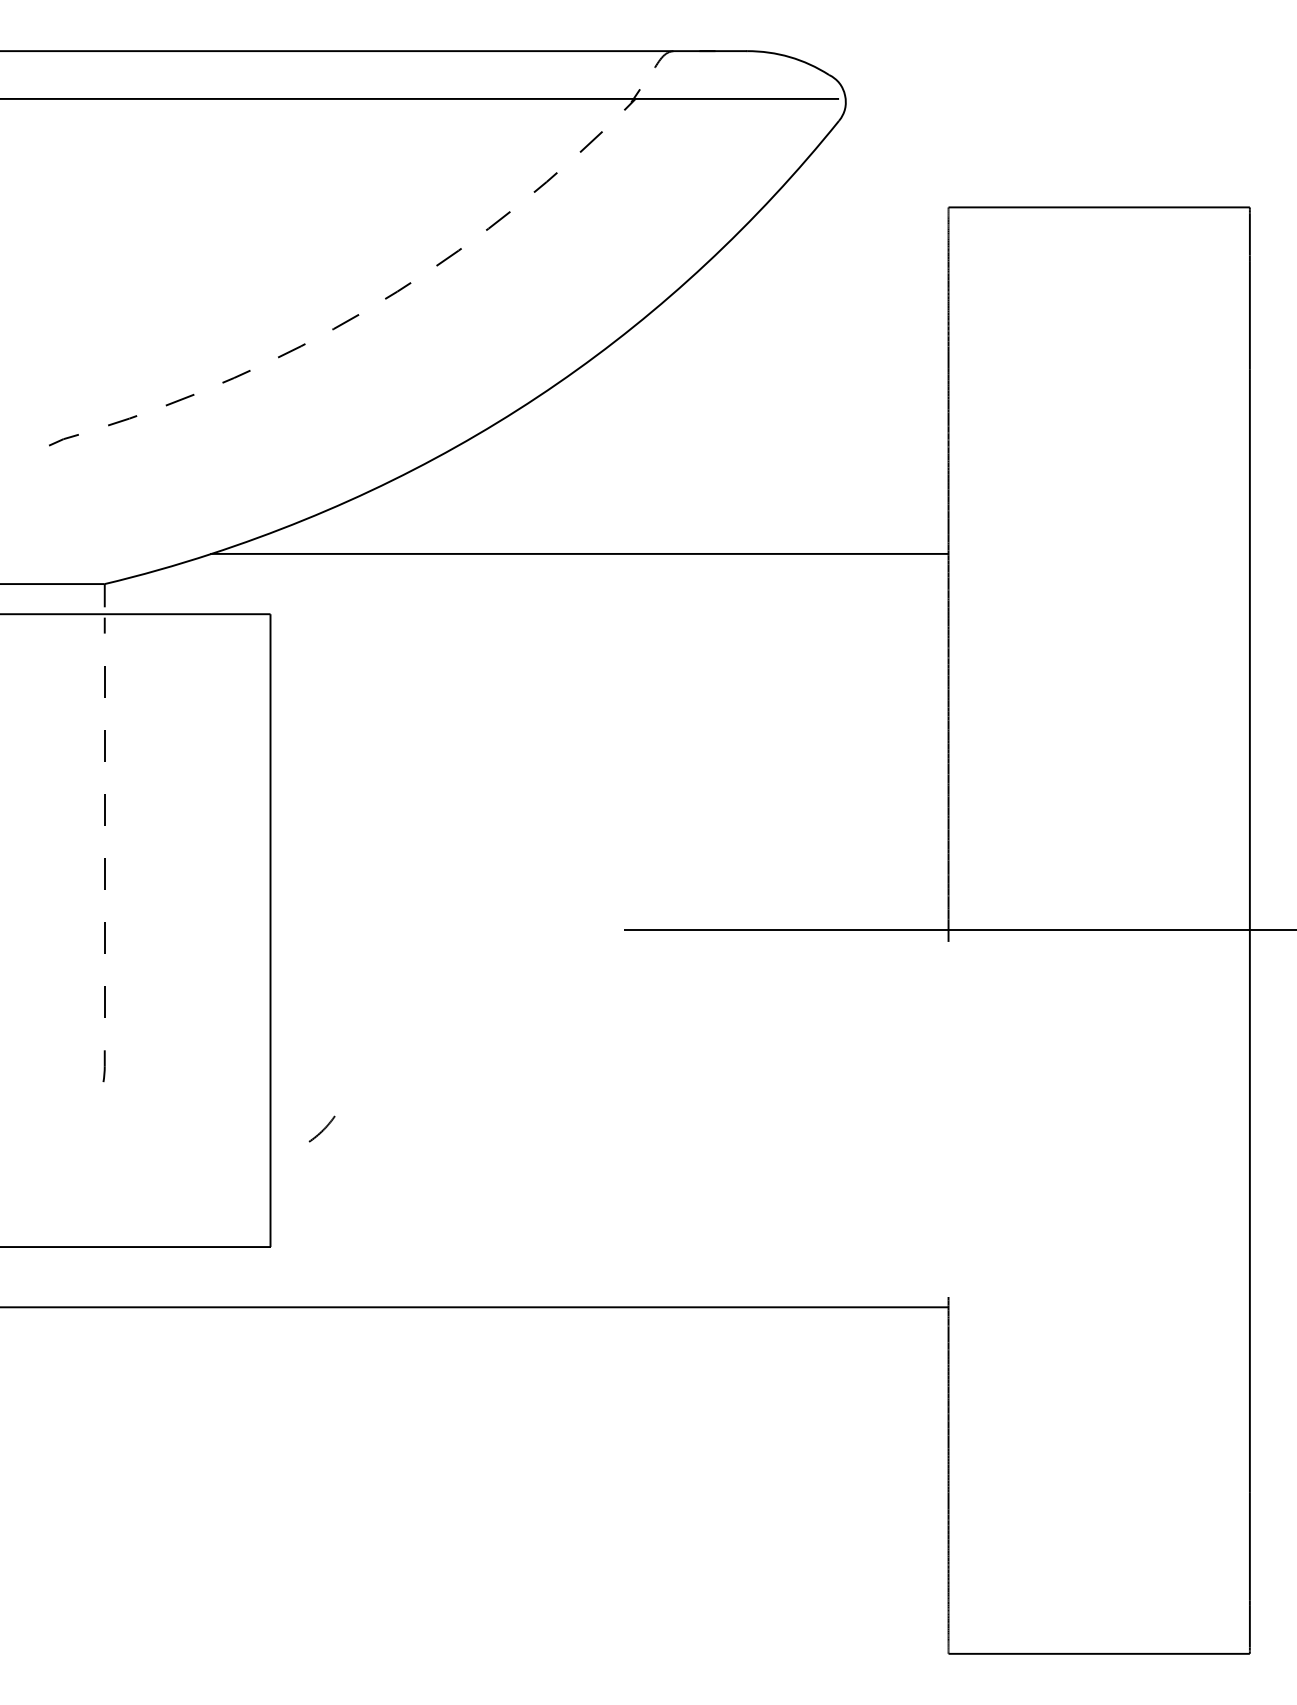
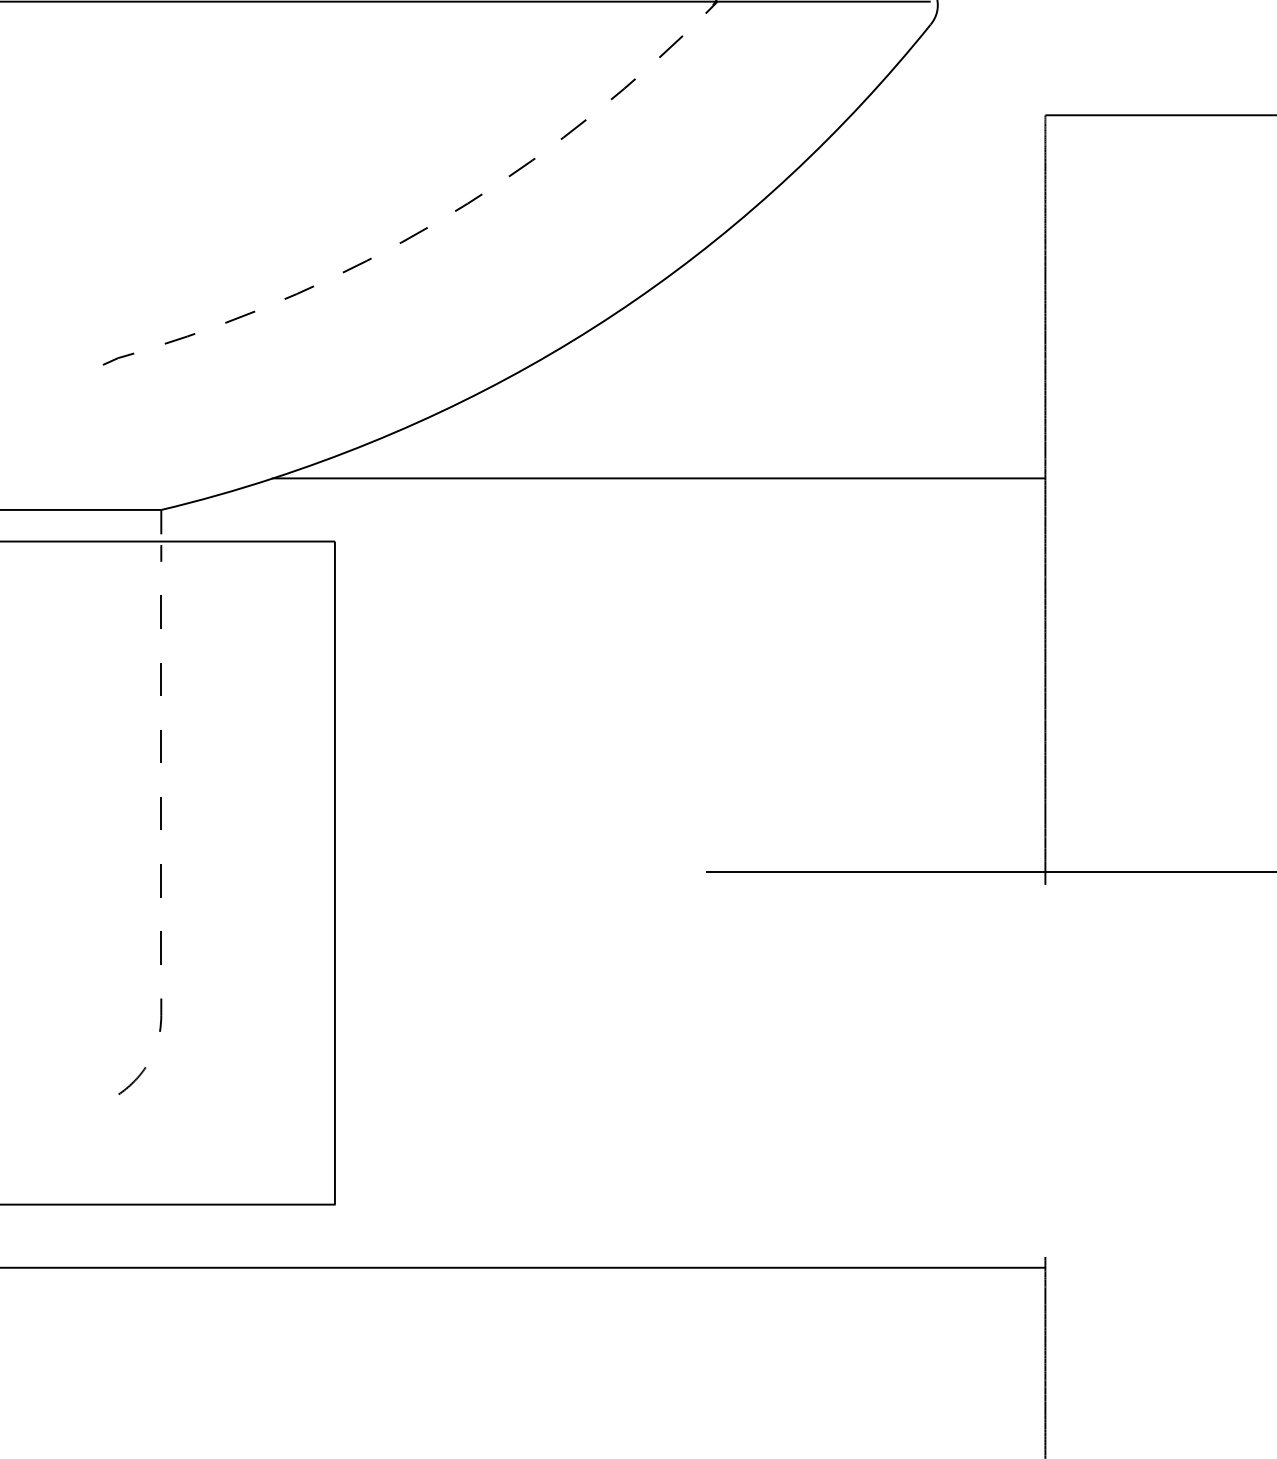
part: (321, 1128) -> (131, 1080), moved

